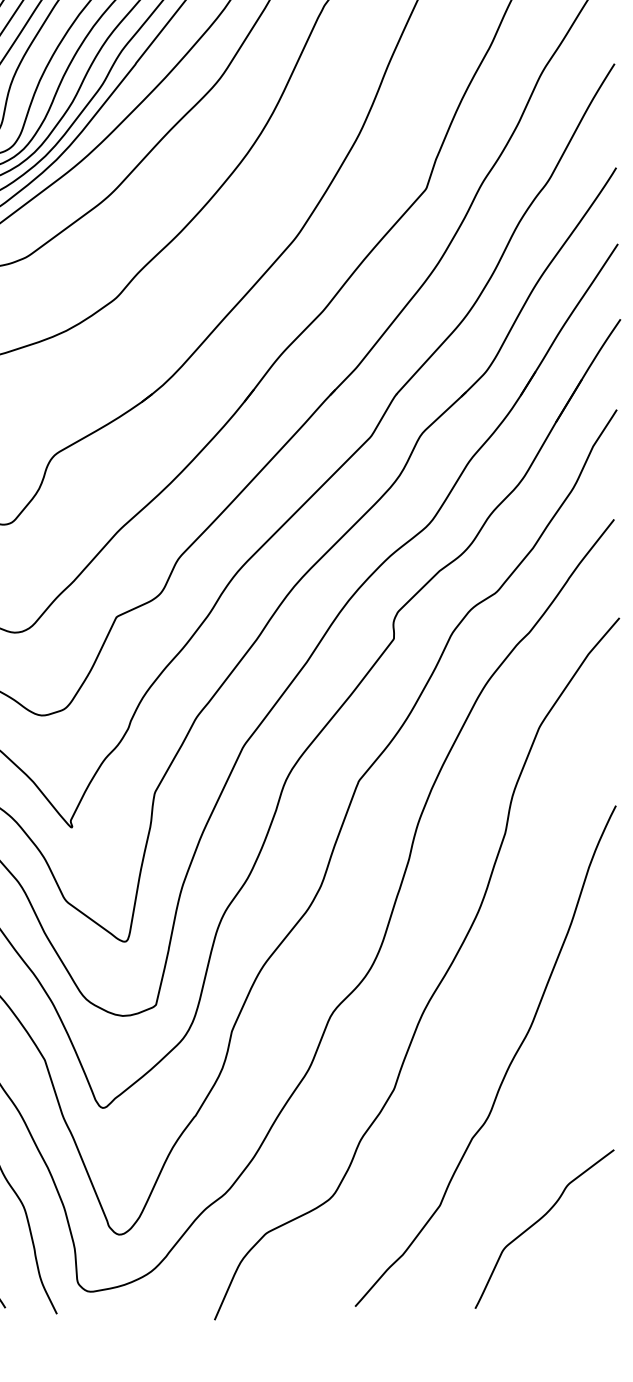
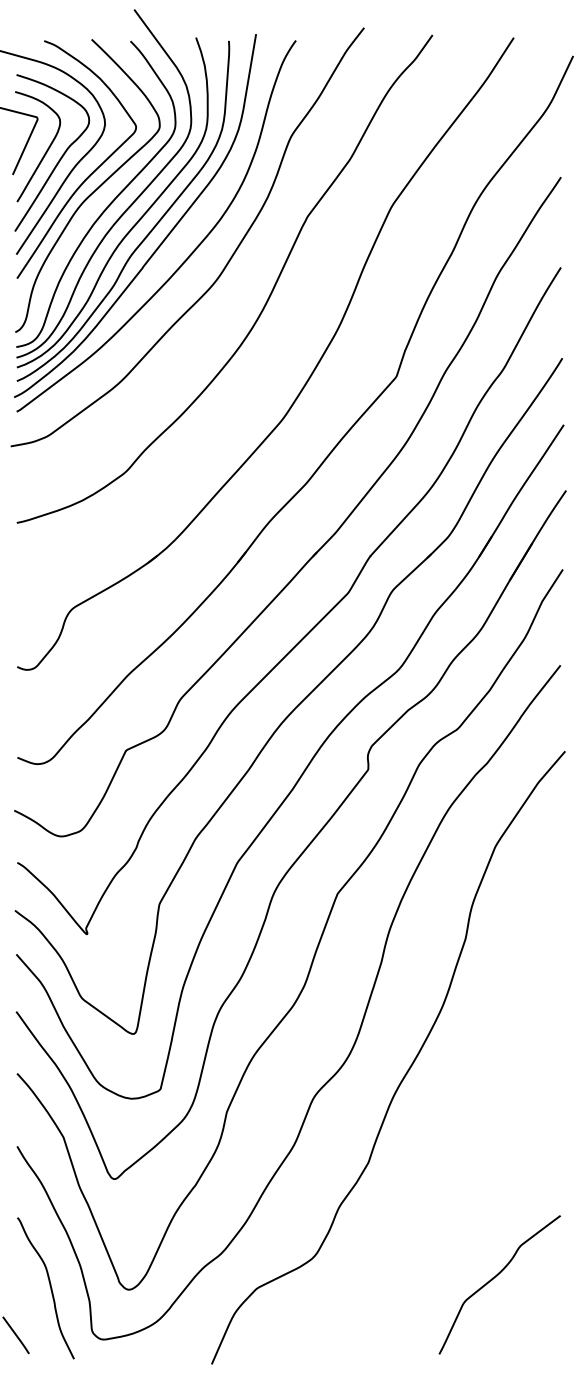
curve: (507, 1067) -> (467, 1143), removed

